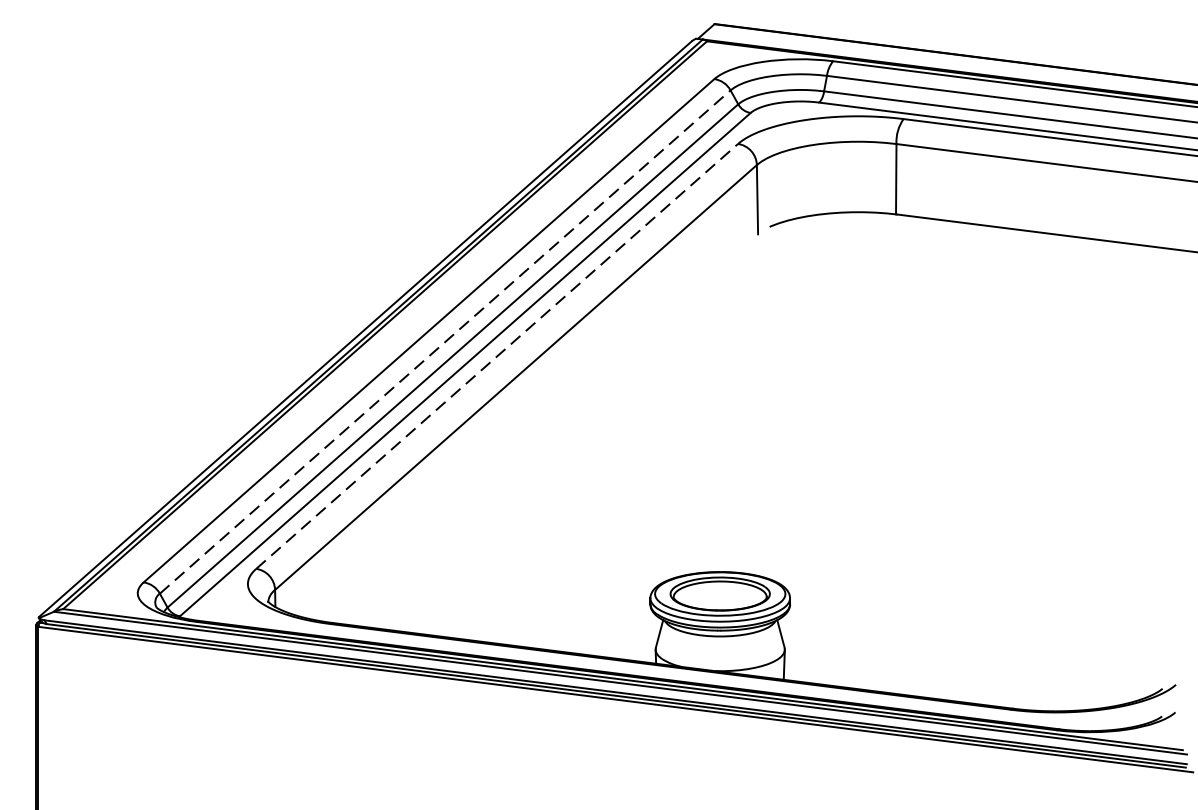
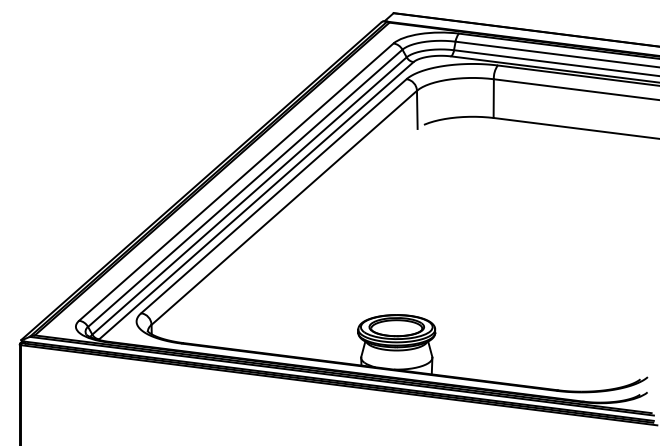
line: (445, 342) -> (245, 188), dashed -> solid
line: (496, 356) -> (273, 196), dashed -> solid

